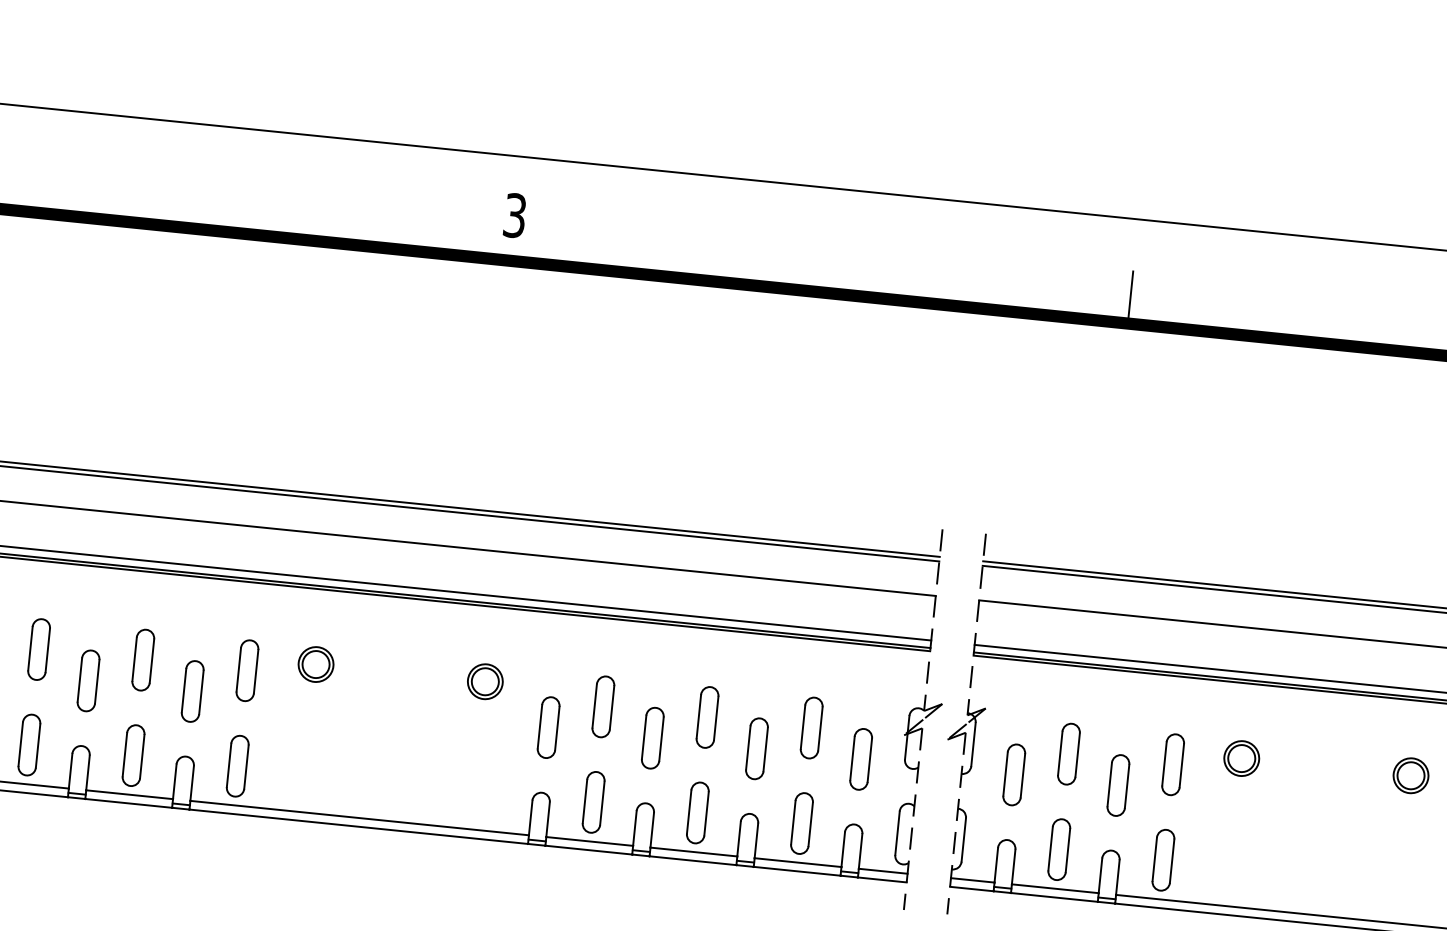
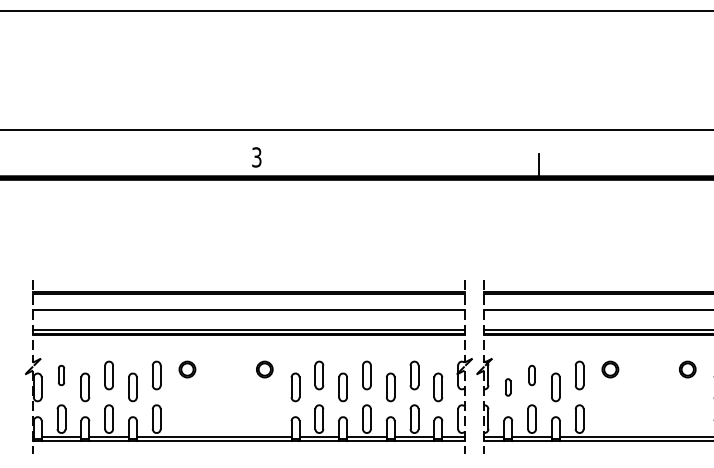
part: (39, 649) -> (61, 375), size x0.7
part: (1067, 754) -> (531, 375), size x0.7
part: (1012, 774) -> (507, 387), size x0.6

